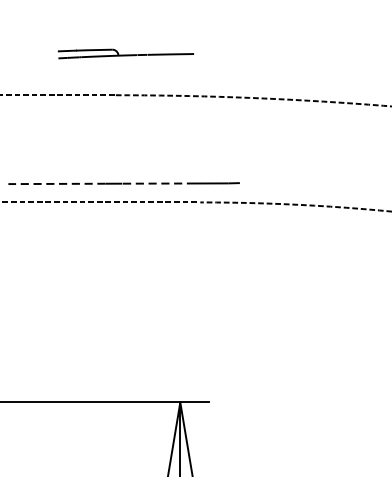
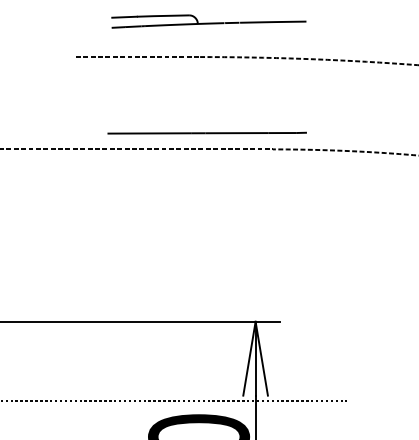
part: (125, 53) -> (208, 21), size x1.67
line: (57, 183) -> (149, 133), dashed -> solid
line: (158, 183) -> (236, 133), dashed -> solid

